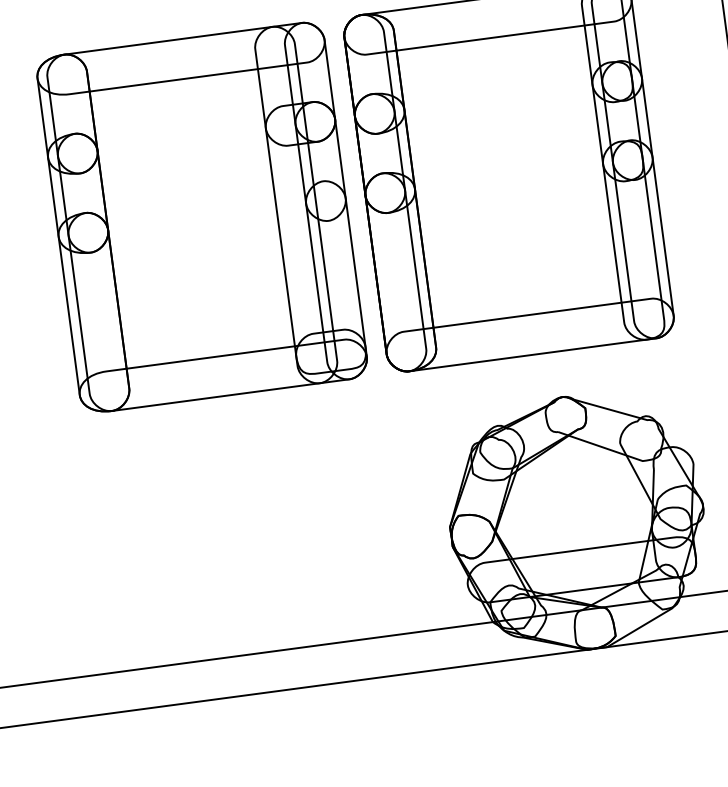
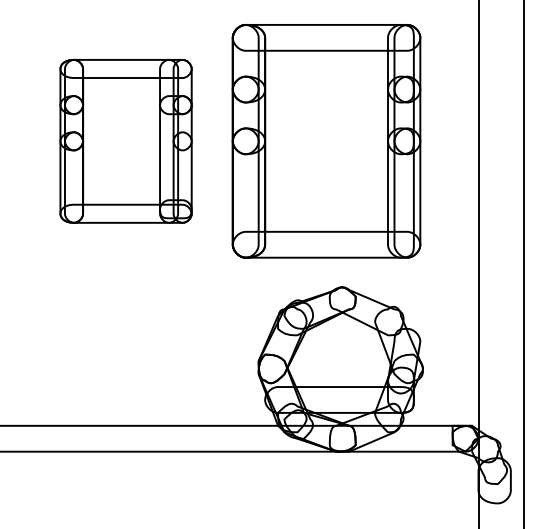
part: (201, 218) -> (125, 141), size x0.7

